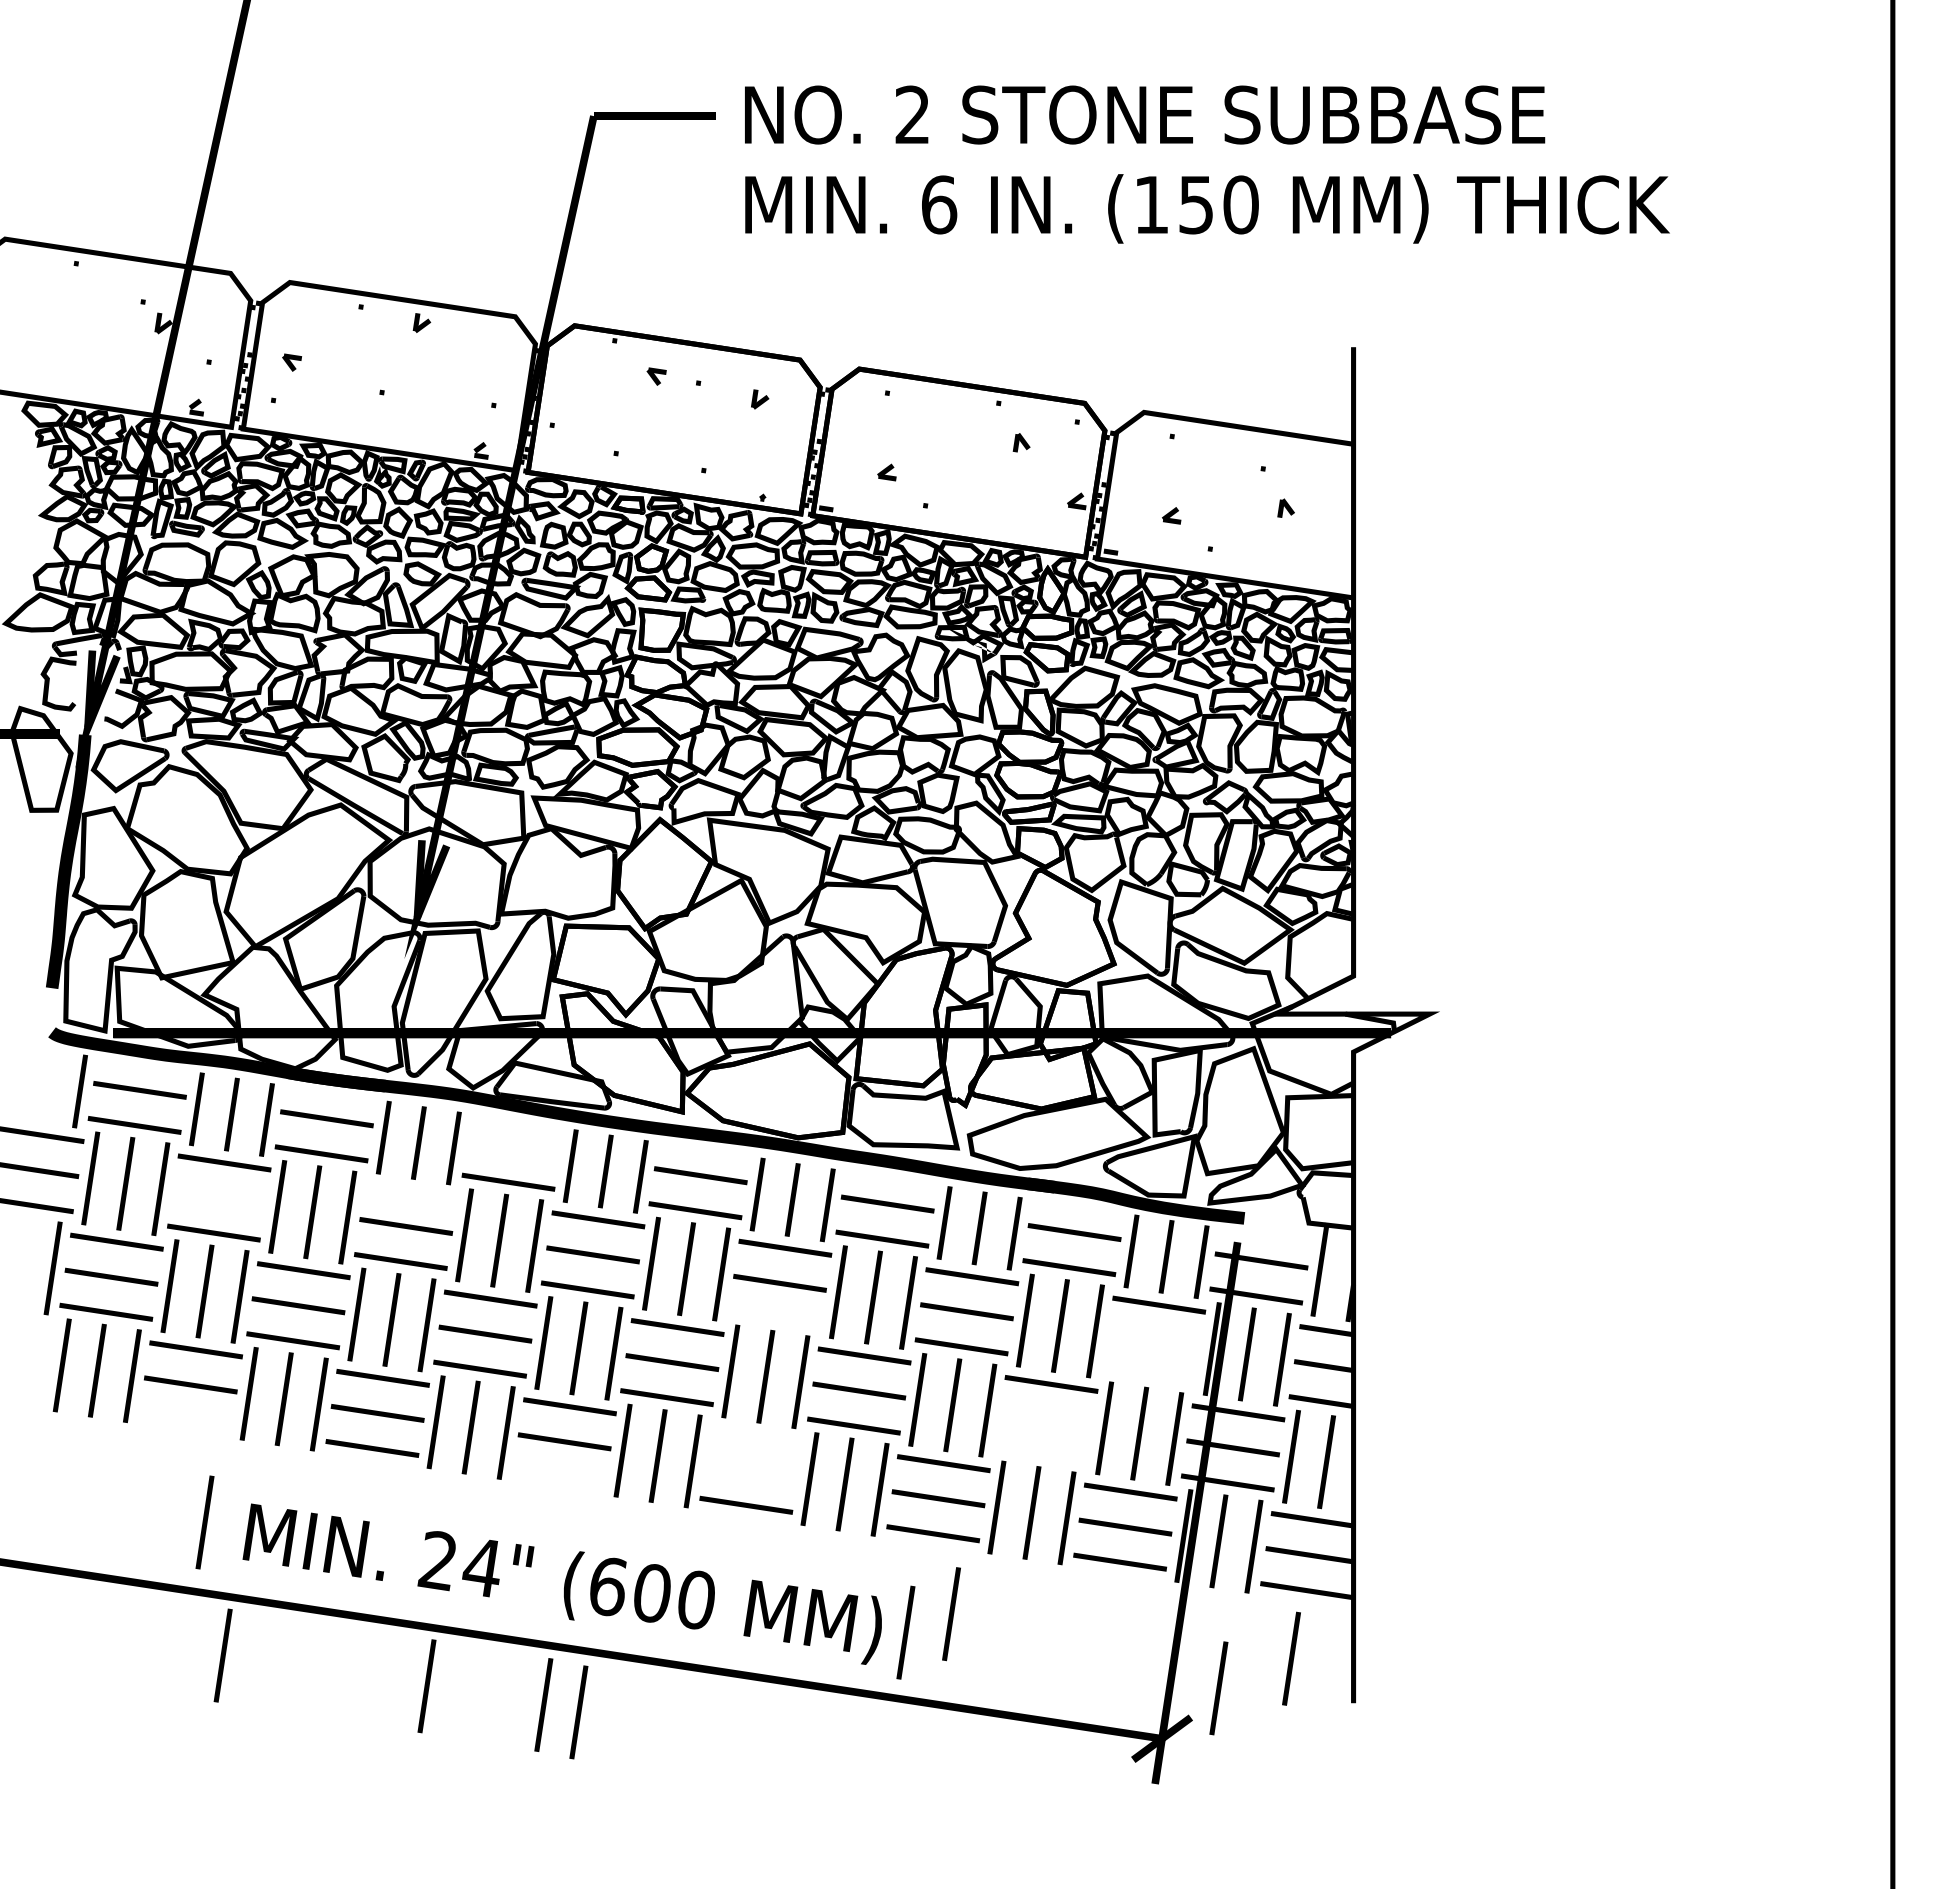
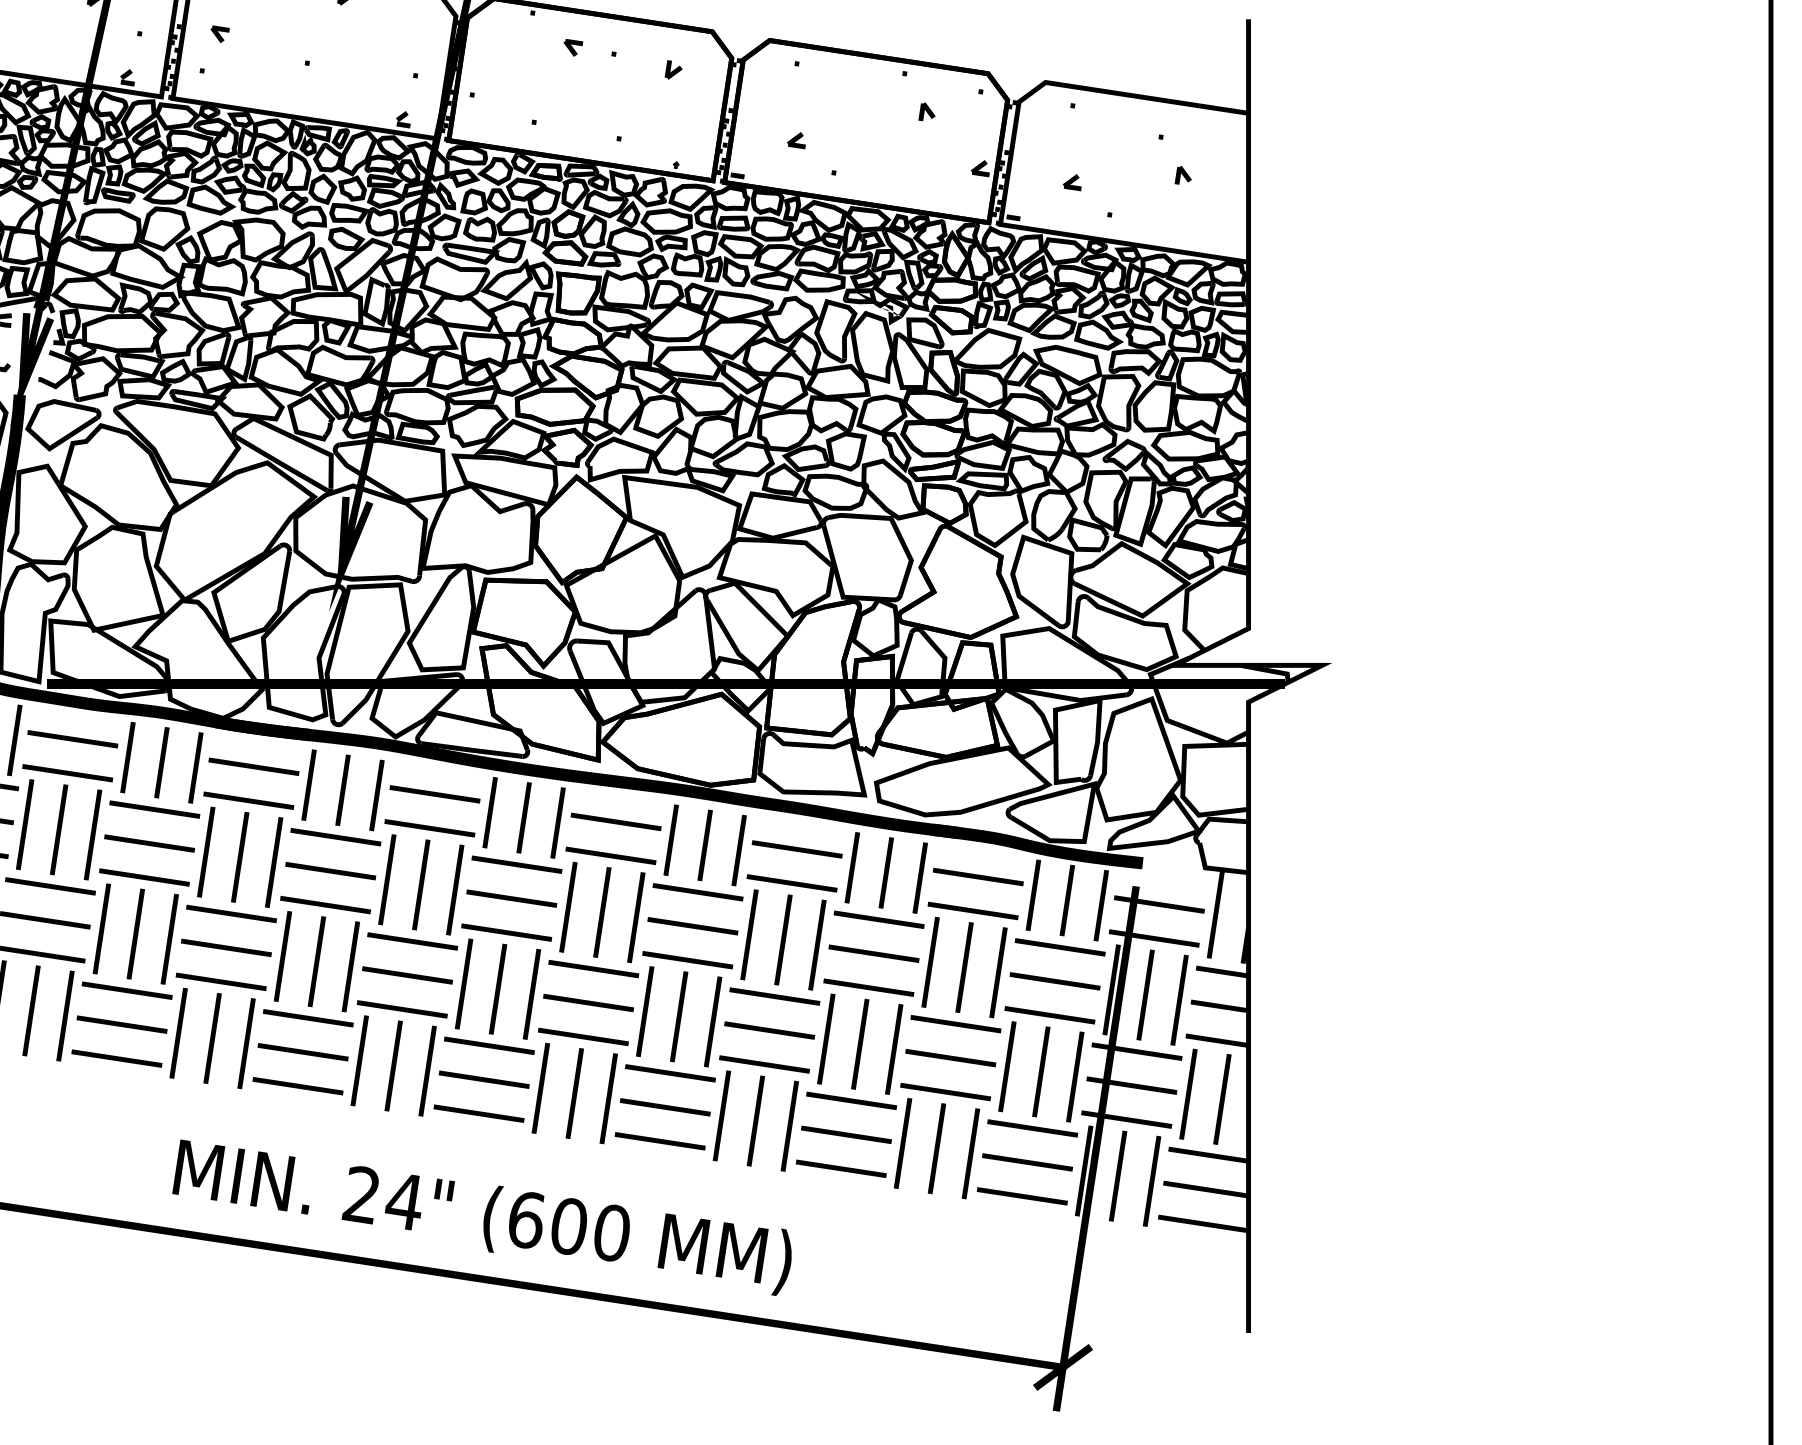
line: (513, 1146) -> (434, 793), added
line: (411, 1191) -> (335, 837), added
line: (219, 1197) -> (149, 843), added
line: (774, 1318) -> (687, 960), added
line: (1153, 1339) -> (1054, 980), added
line: (1148, 1374) -> (1049, 1014), added
line: (185, 1419) -> (116, 1058), added
line: (1046, 1419) -> (951, 1058), added
line: (756, 1434) -> (670, 1072), added
line: (1040, 1454) -> (945, 1092), added
line: (751, 1469) -> (665, 1106), added
line: (559, 1476) -> (479, 1113), added
line: (204, 1522) -> (135, 1157), removed
line: (951, 1614) -> (859, 1247), removed
line: (905, 1632) -> (814, 1264), removed
line: (222, 1655) -> (152, 1286), removed
line: (1291, 1658) -> (1188, 1289), removed
line: (426, 1686) -> (350, 1316), removed
line: (1218, 1688) -> (1117, 1318), removed
line: (543, 1704) -> (463, 1334), removed
line: (578, 1712) -> (497, 1341), removed

